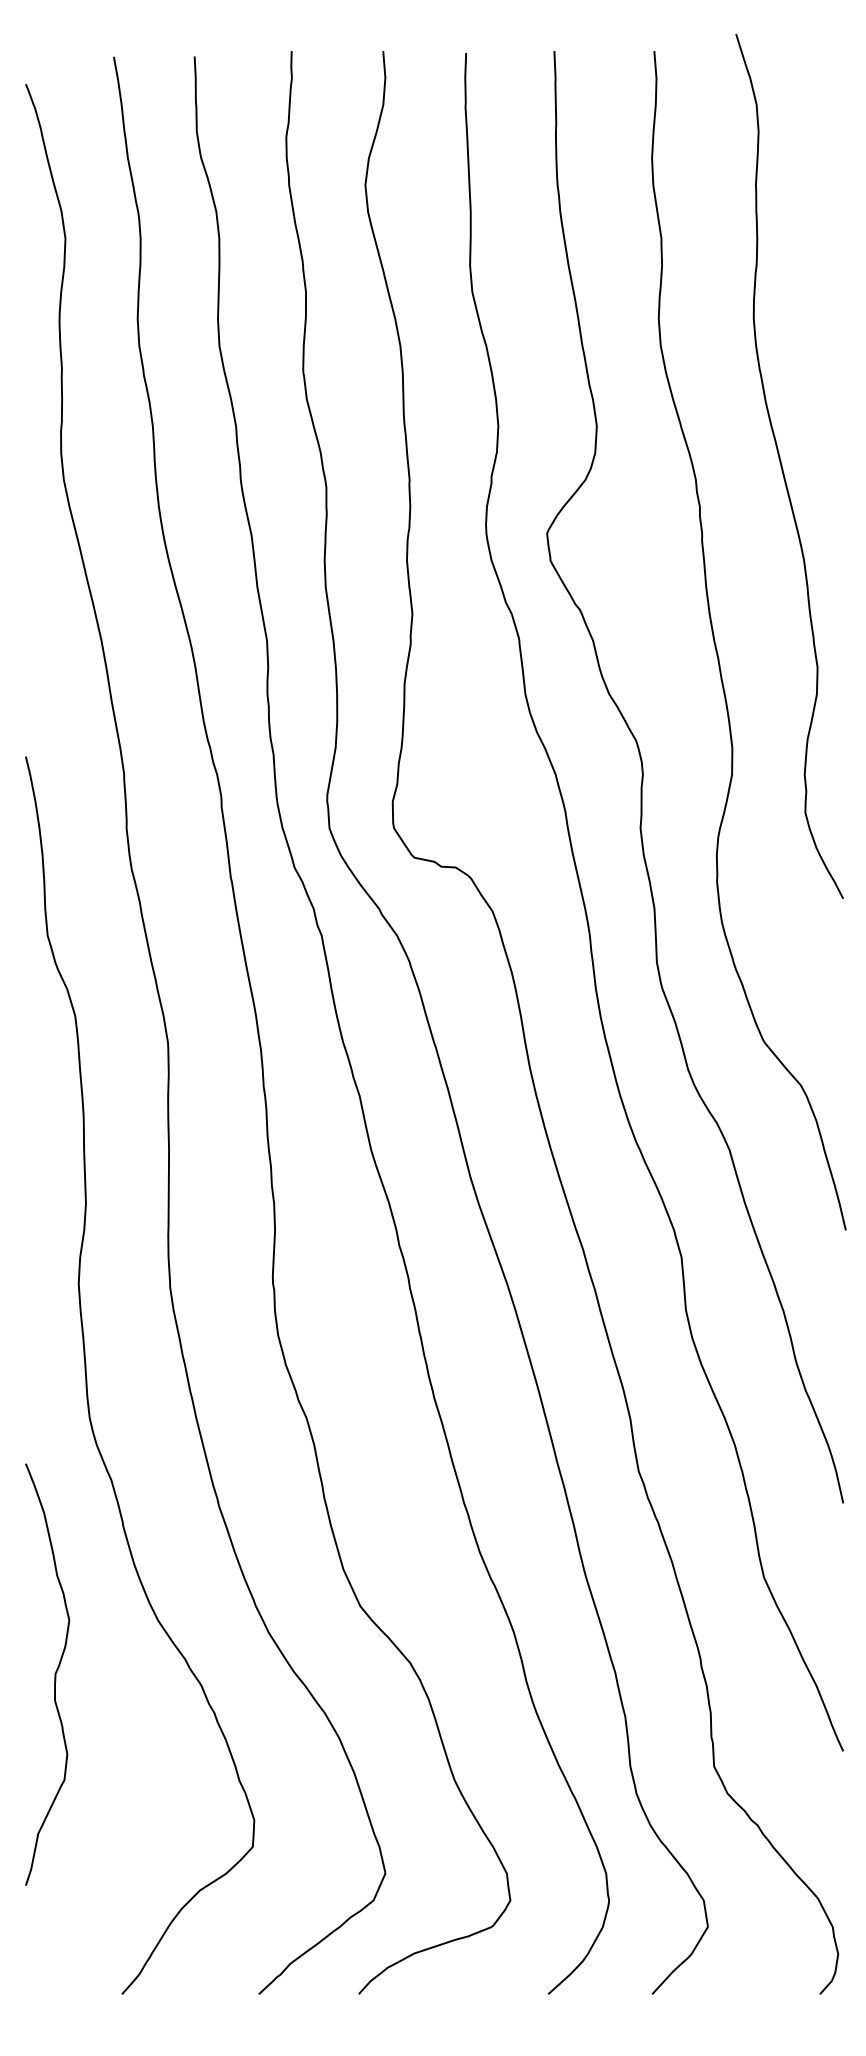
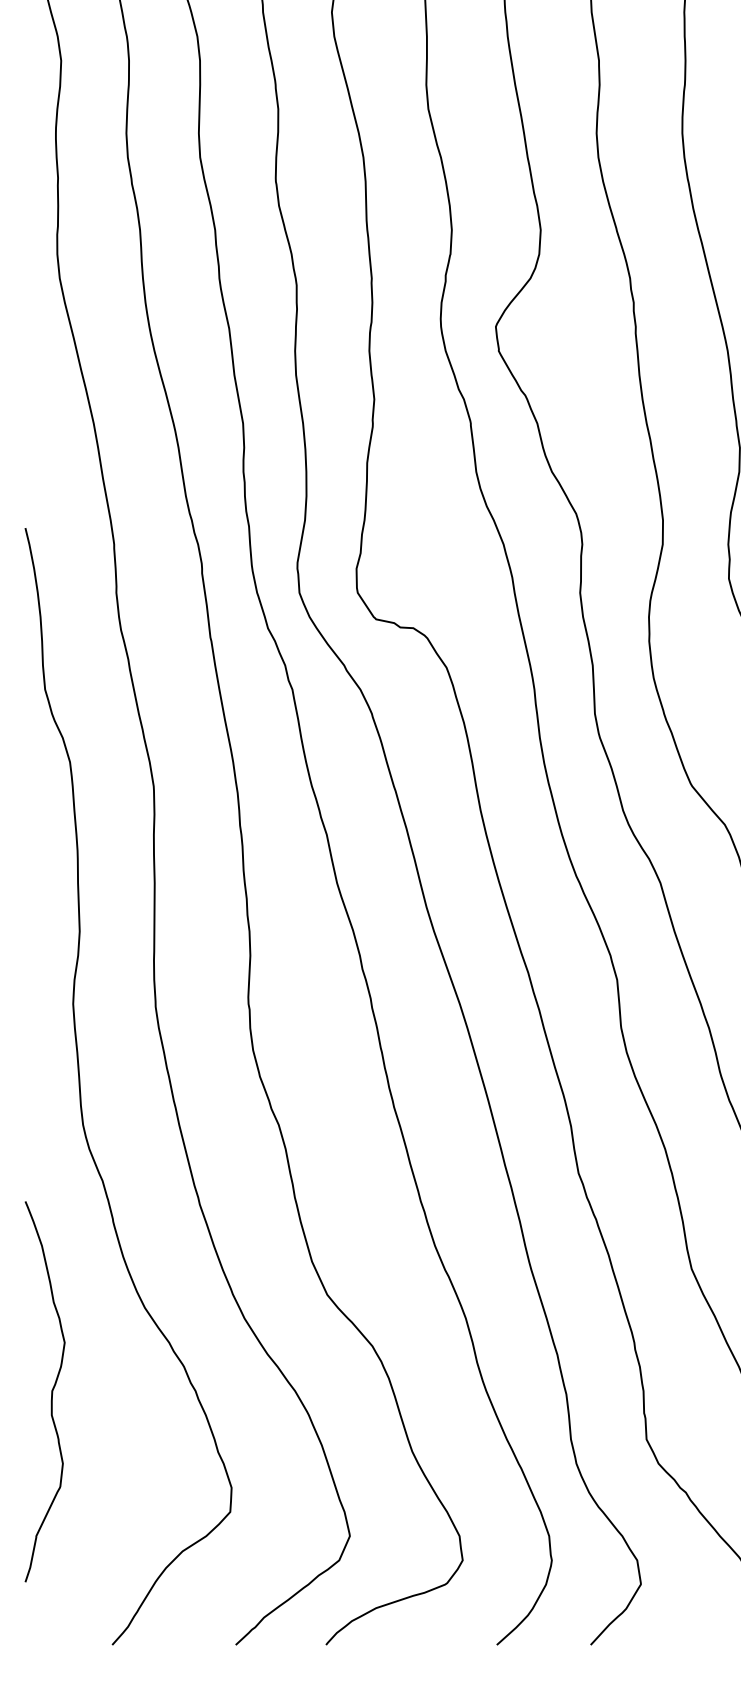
curve: (54, 1674) -> (51, 1391), moved

